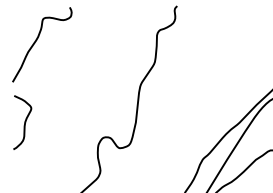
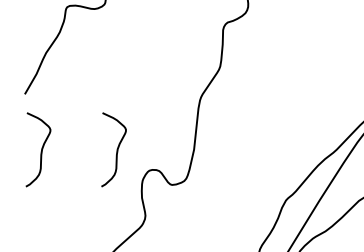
curve: (79, 122) -> (116, 149), added

